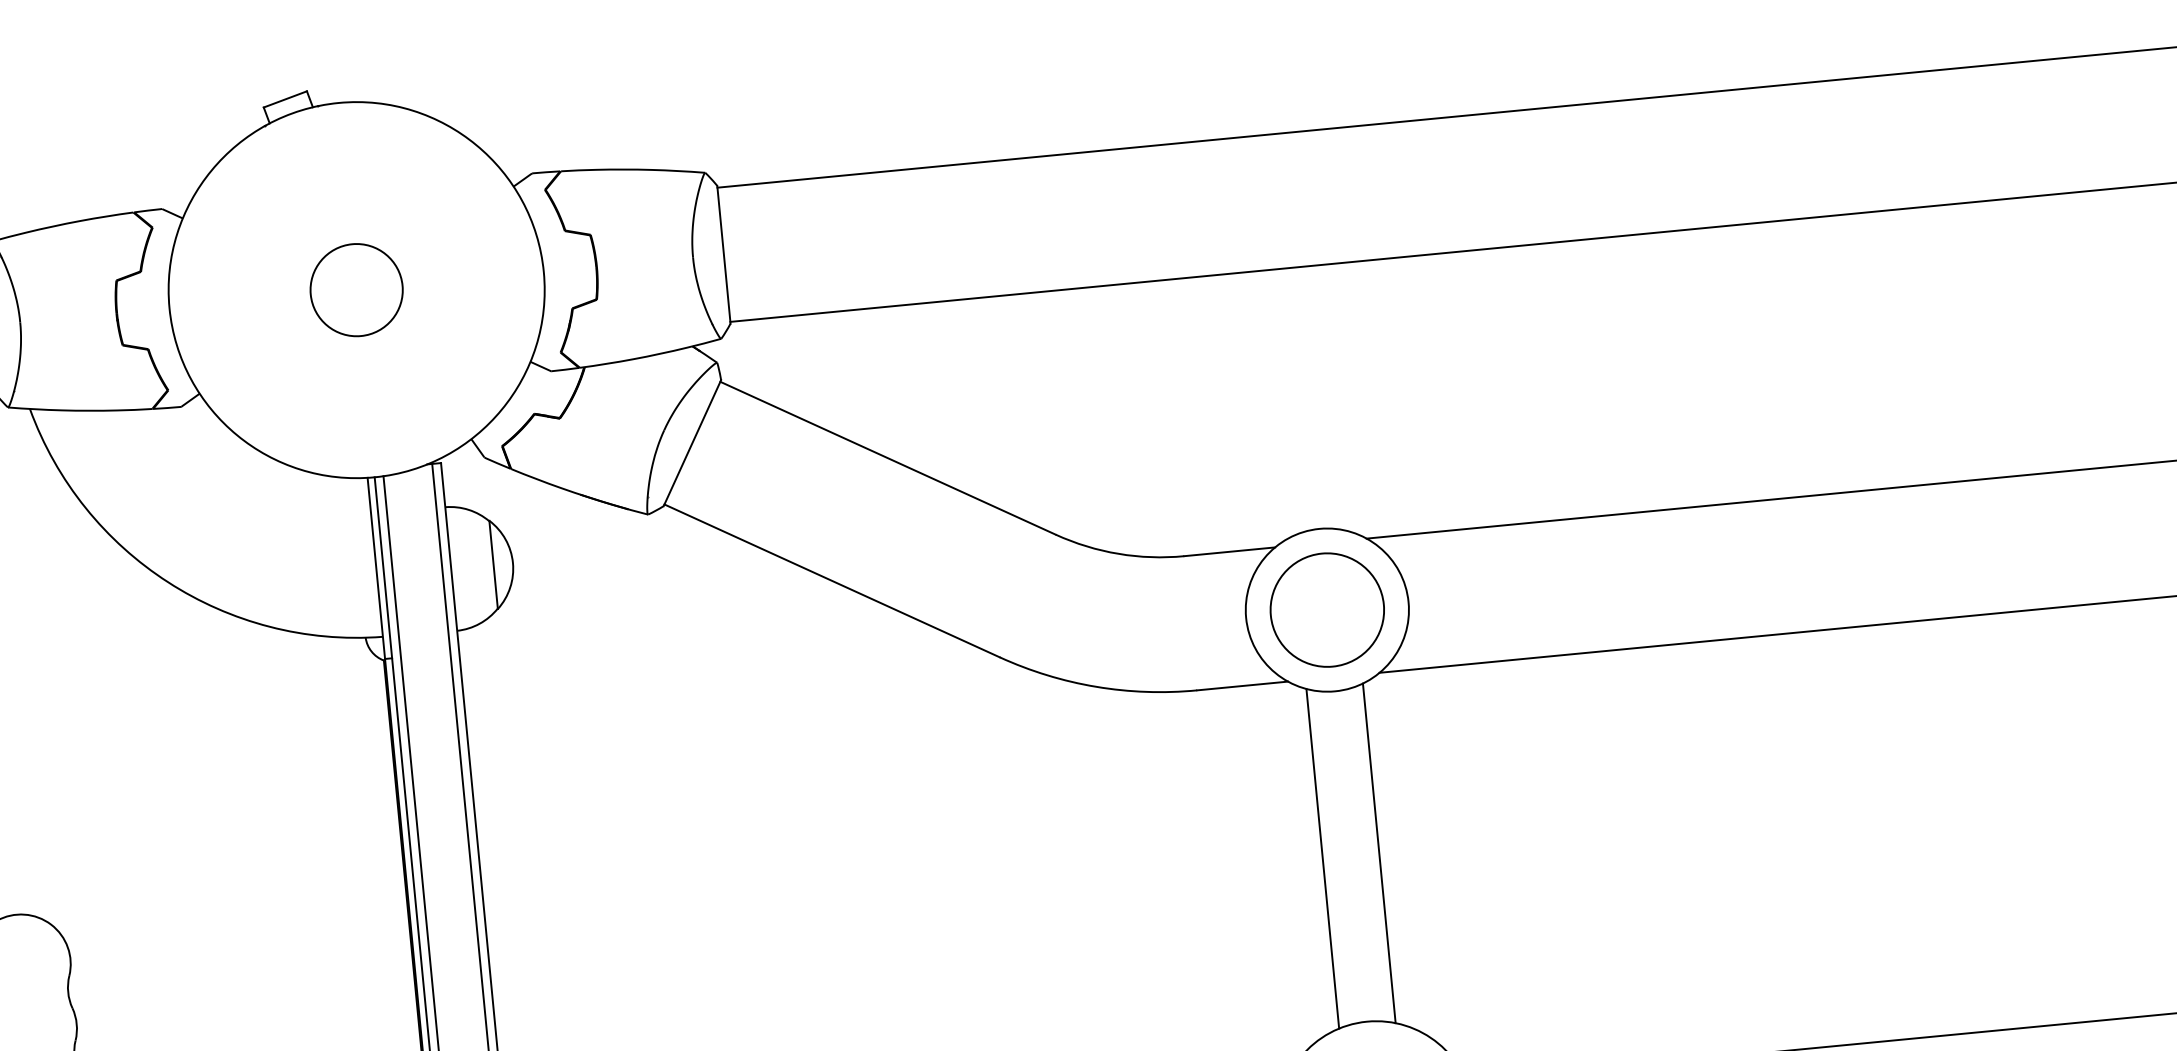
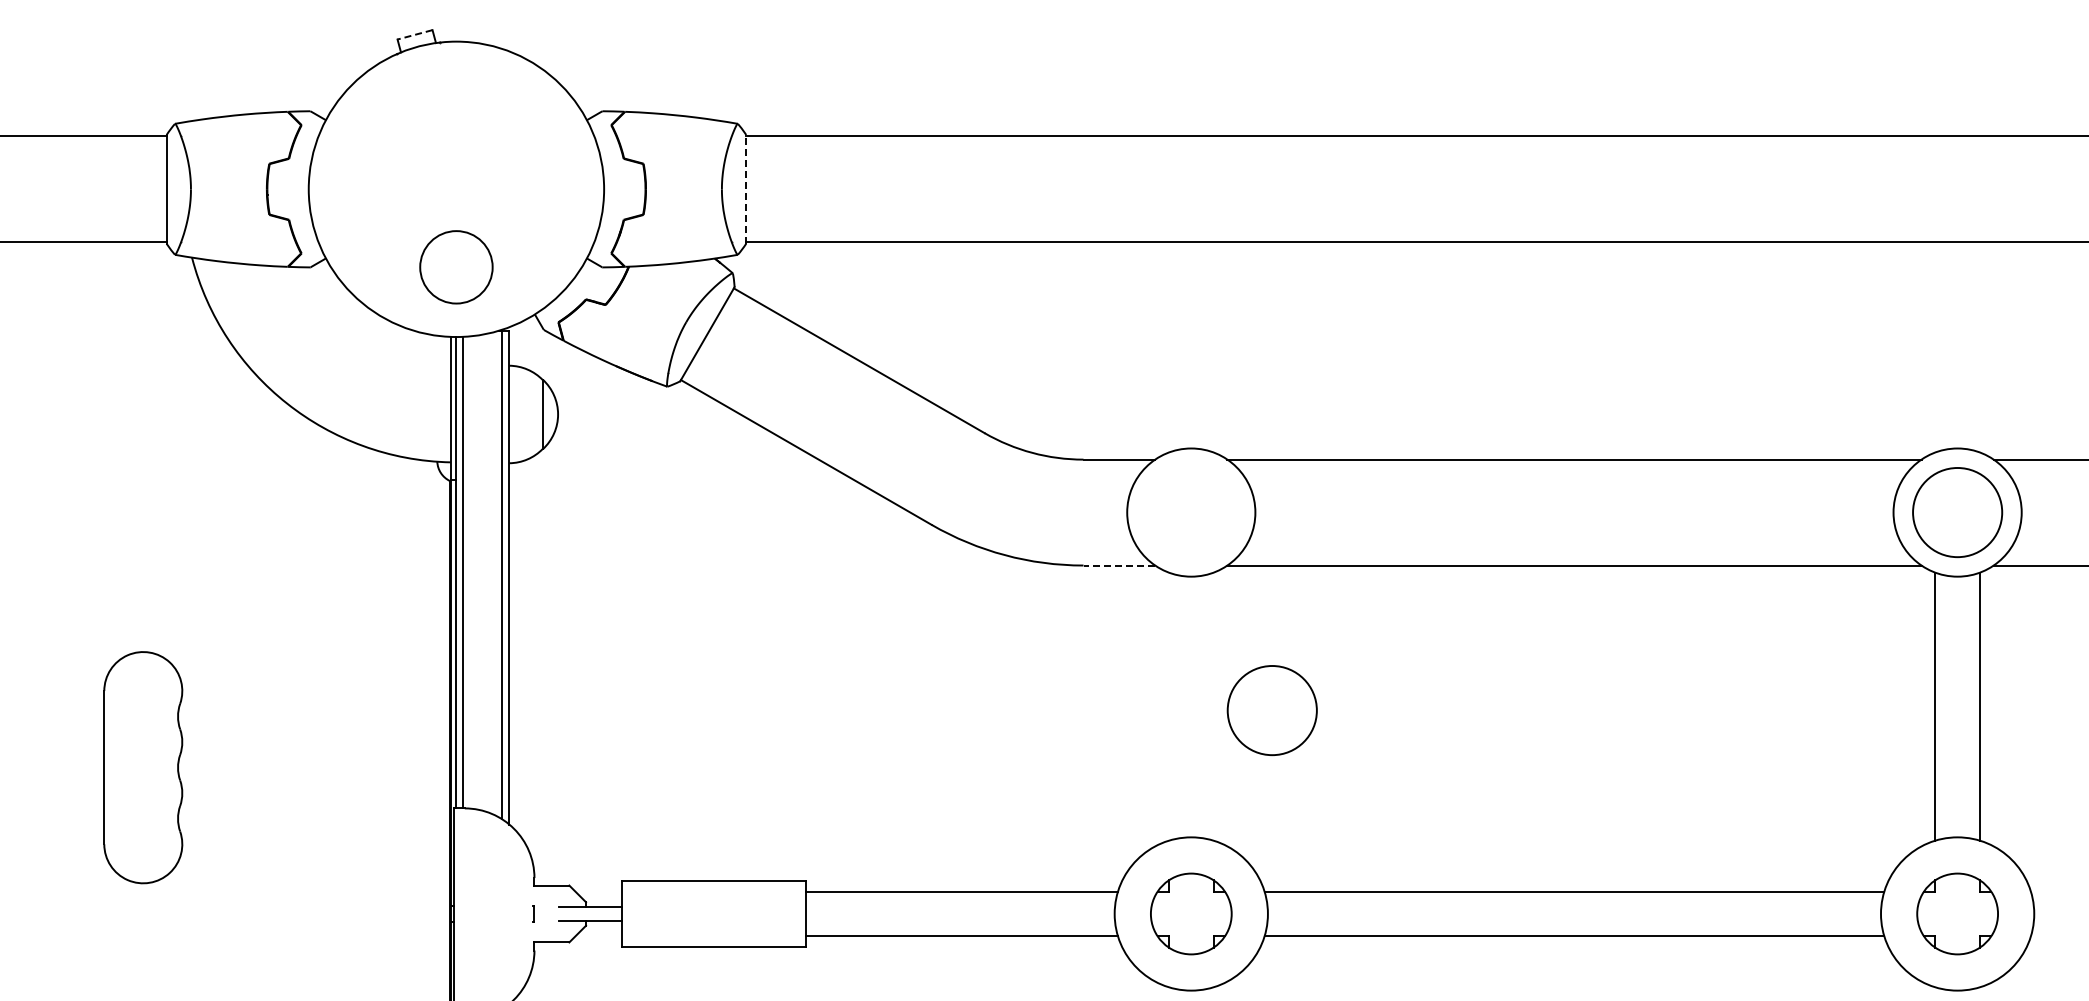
line: (284, 99) -> (414, 34), solid -> dashed
line: (724, 253) -> (746, 188), solid -> dashed
circle: (356, 290) -> (456, 267), moved
circle: (1326, 610) -> (1271, 710), moved
line: (1242, 685) -> (1119, 565), solid -> dashed
line: (1379, 853) -> (1213, 706), removed
line: (1323, 858) -> (1169, 706), removed

